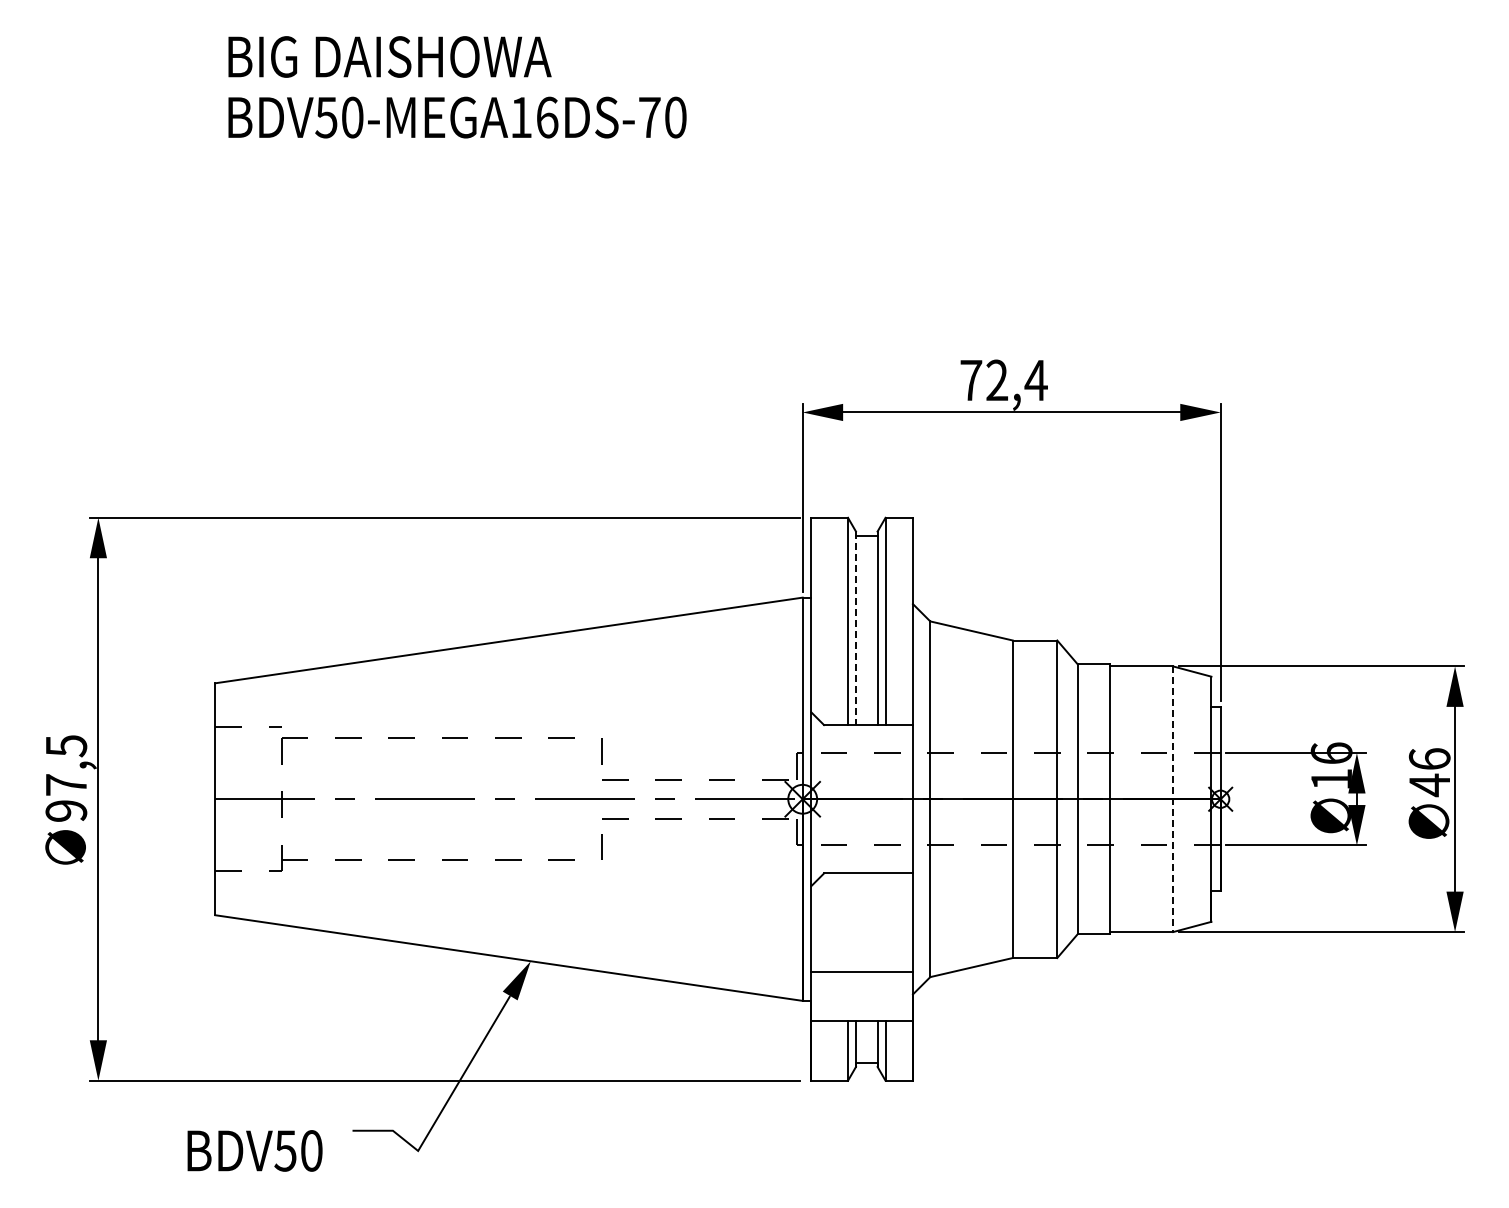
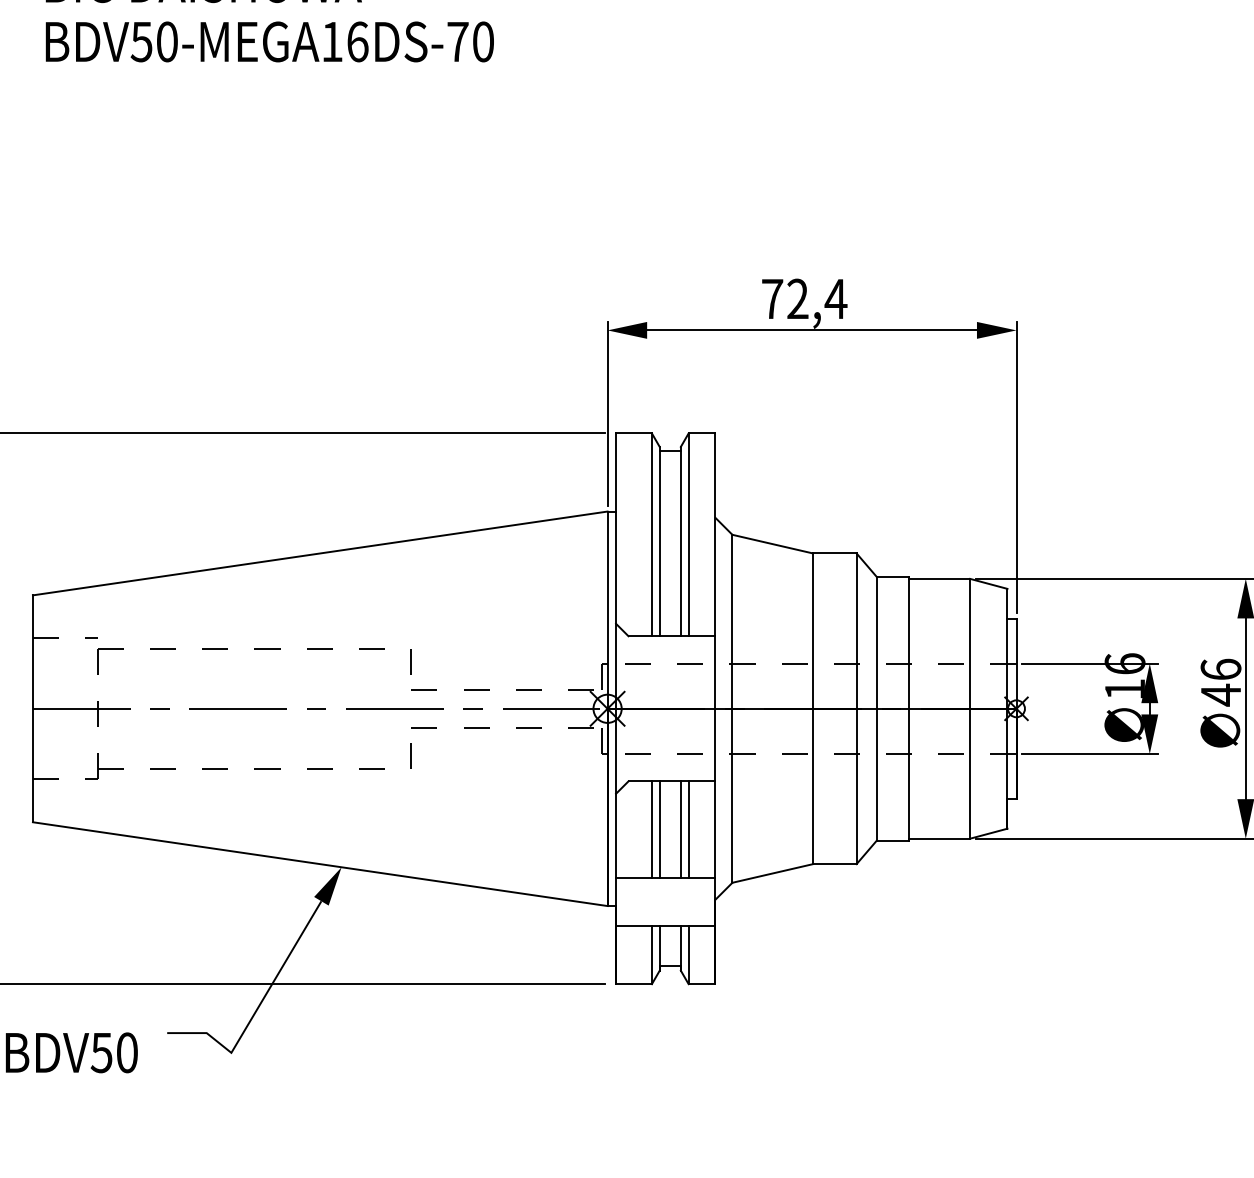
line: (855, 628) -> (659, 541), dashed -> solid
line: (1173, 799) -> (970, 709), dashed -> solid
line: (848, 922) -> (652, 829), added
line: (855, 922) -> (659, 829), added
line: (877, 922) -> (680, 829), added
line: (885, 922) -> (688, 829), added

